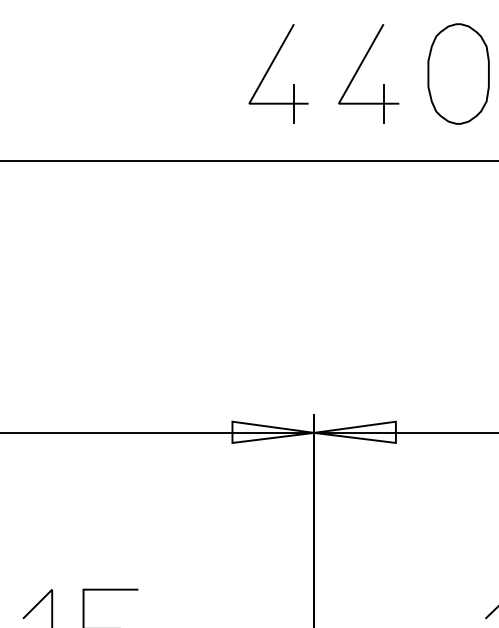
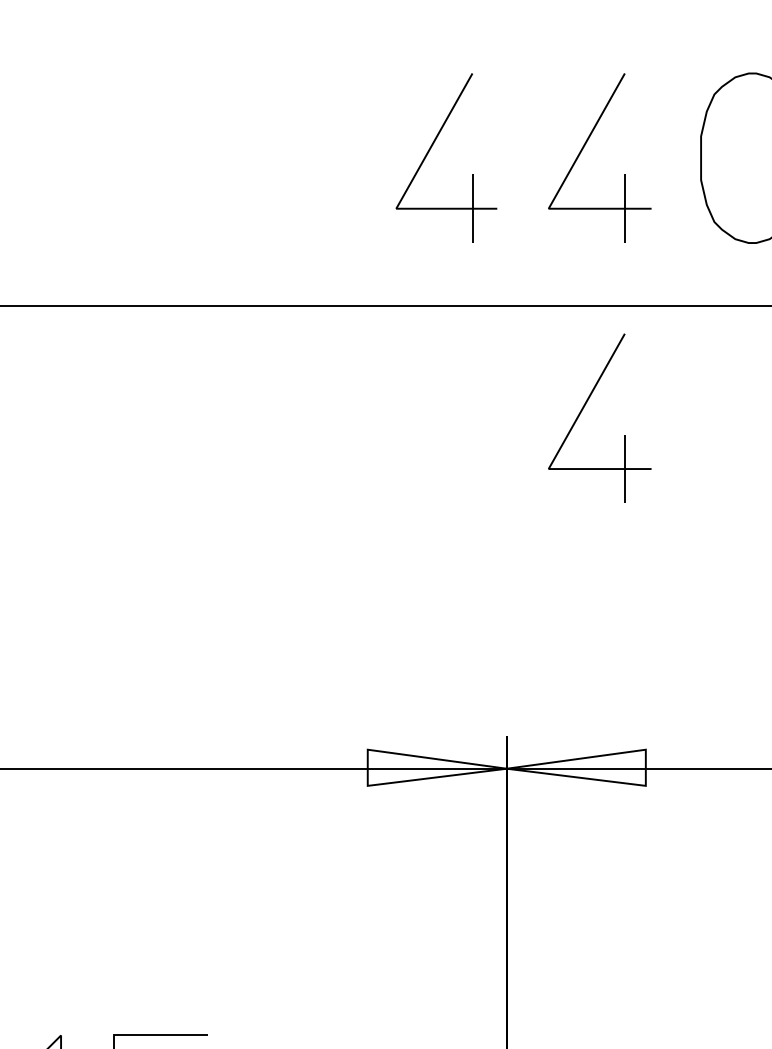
part: (359, 222) -> (583, 410), added

